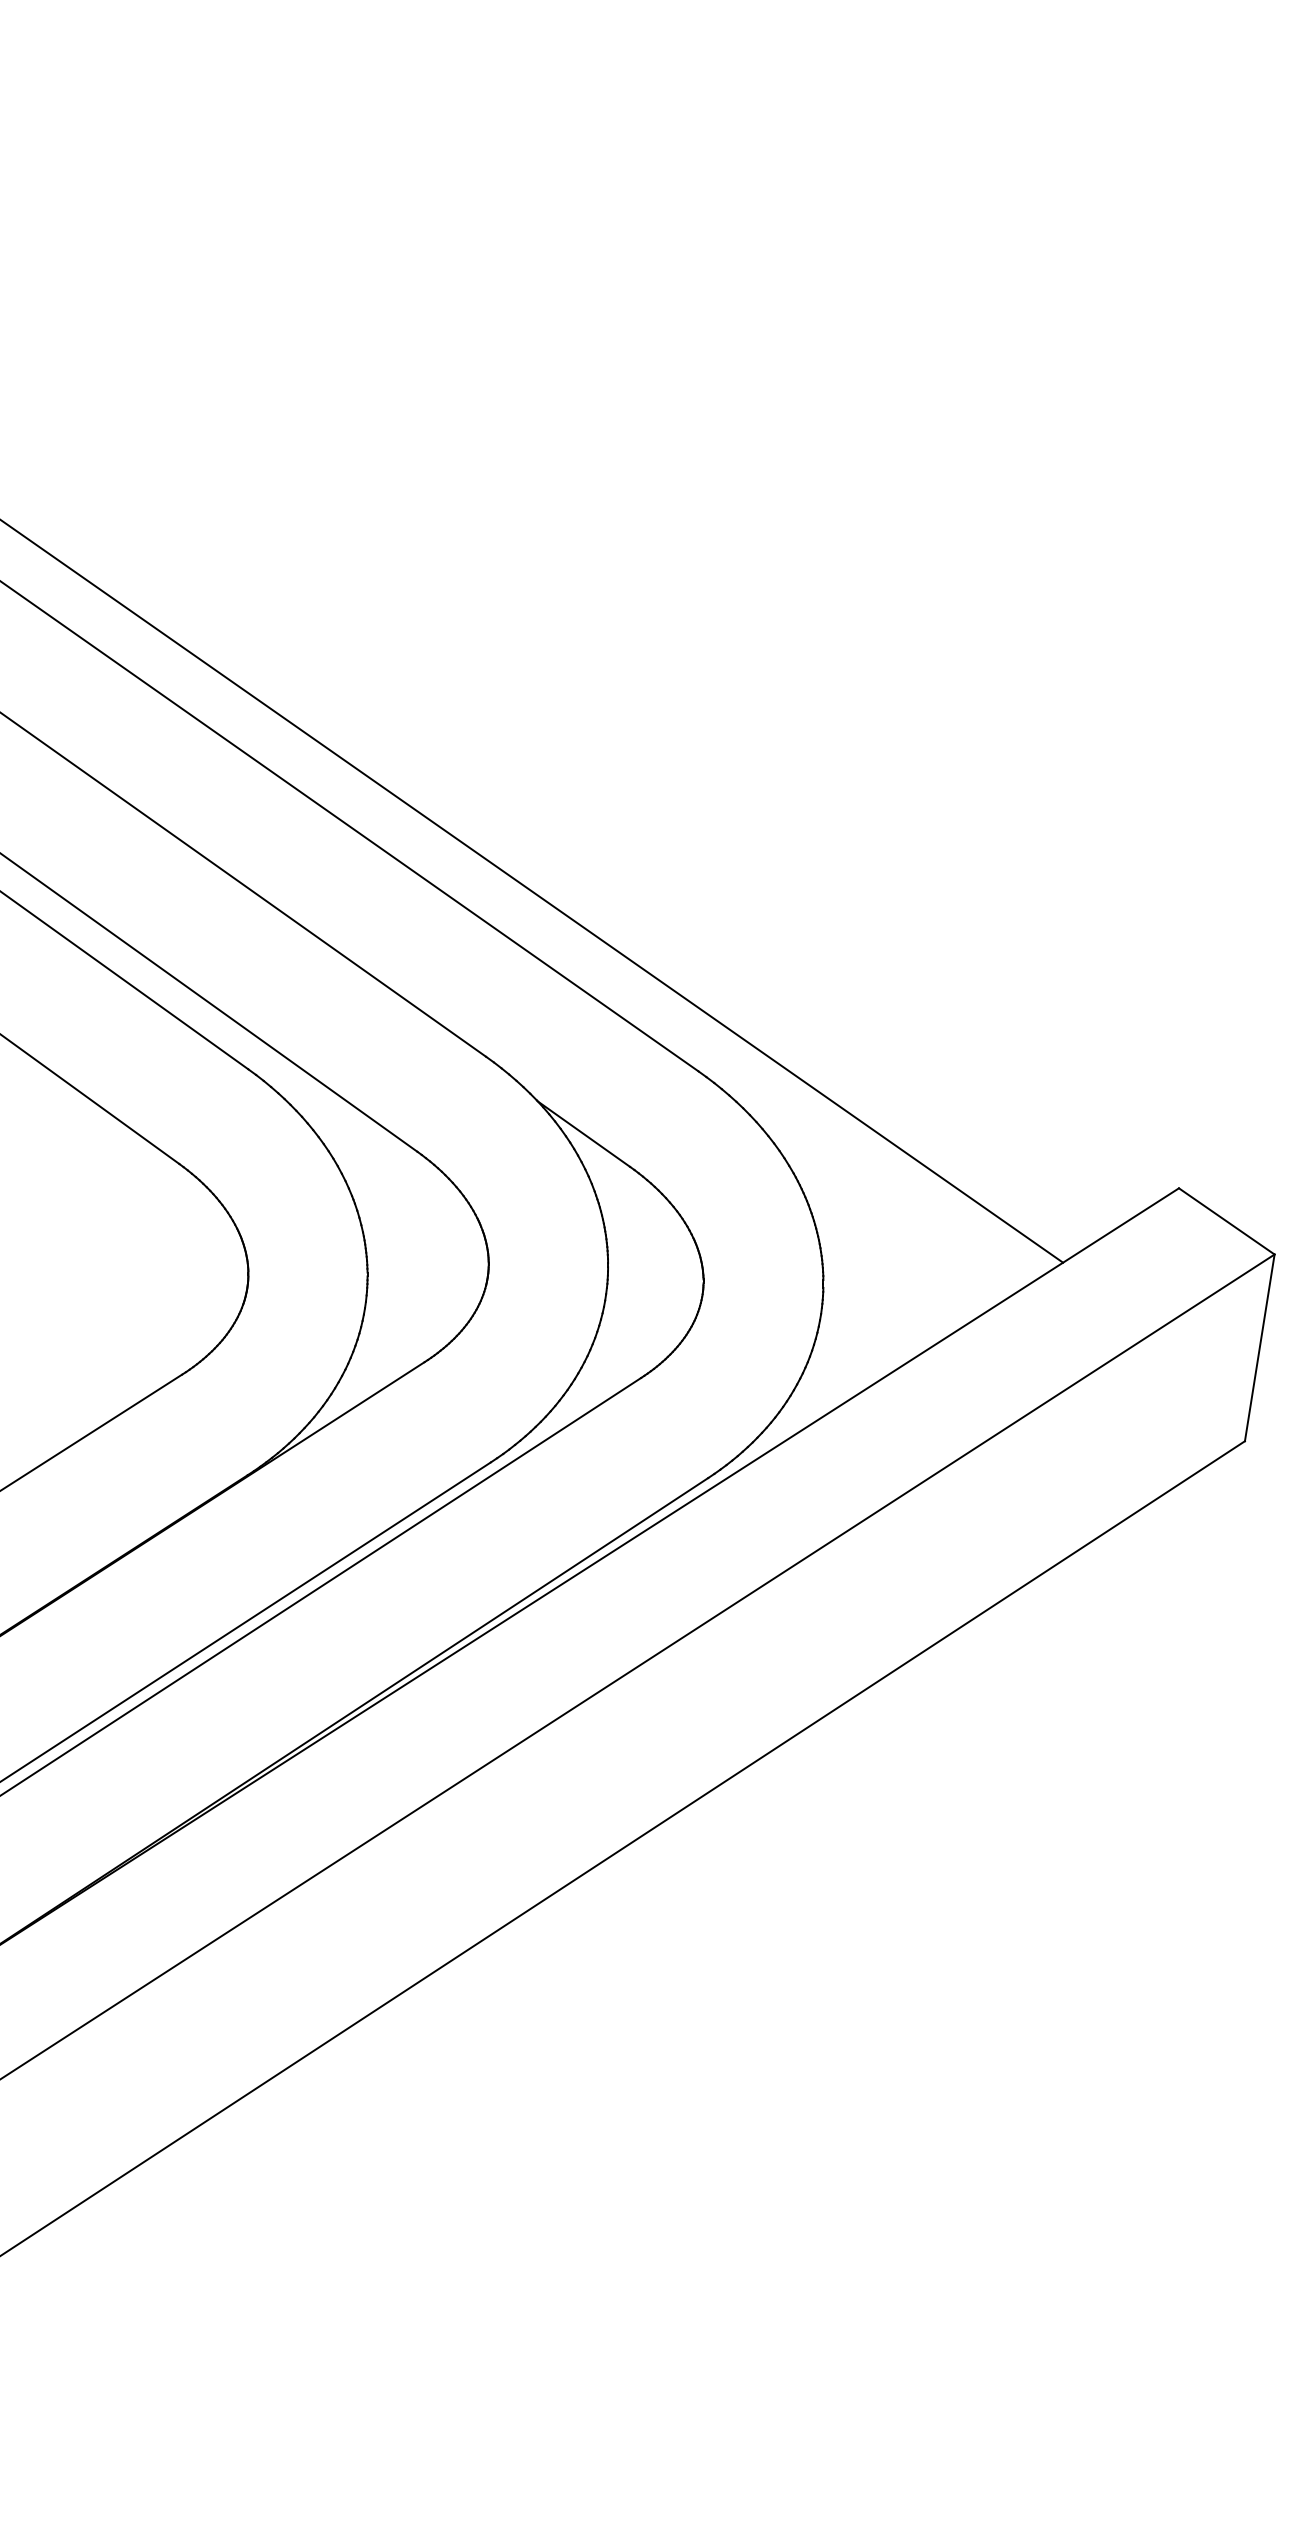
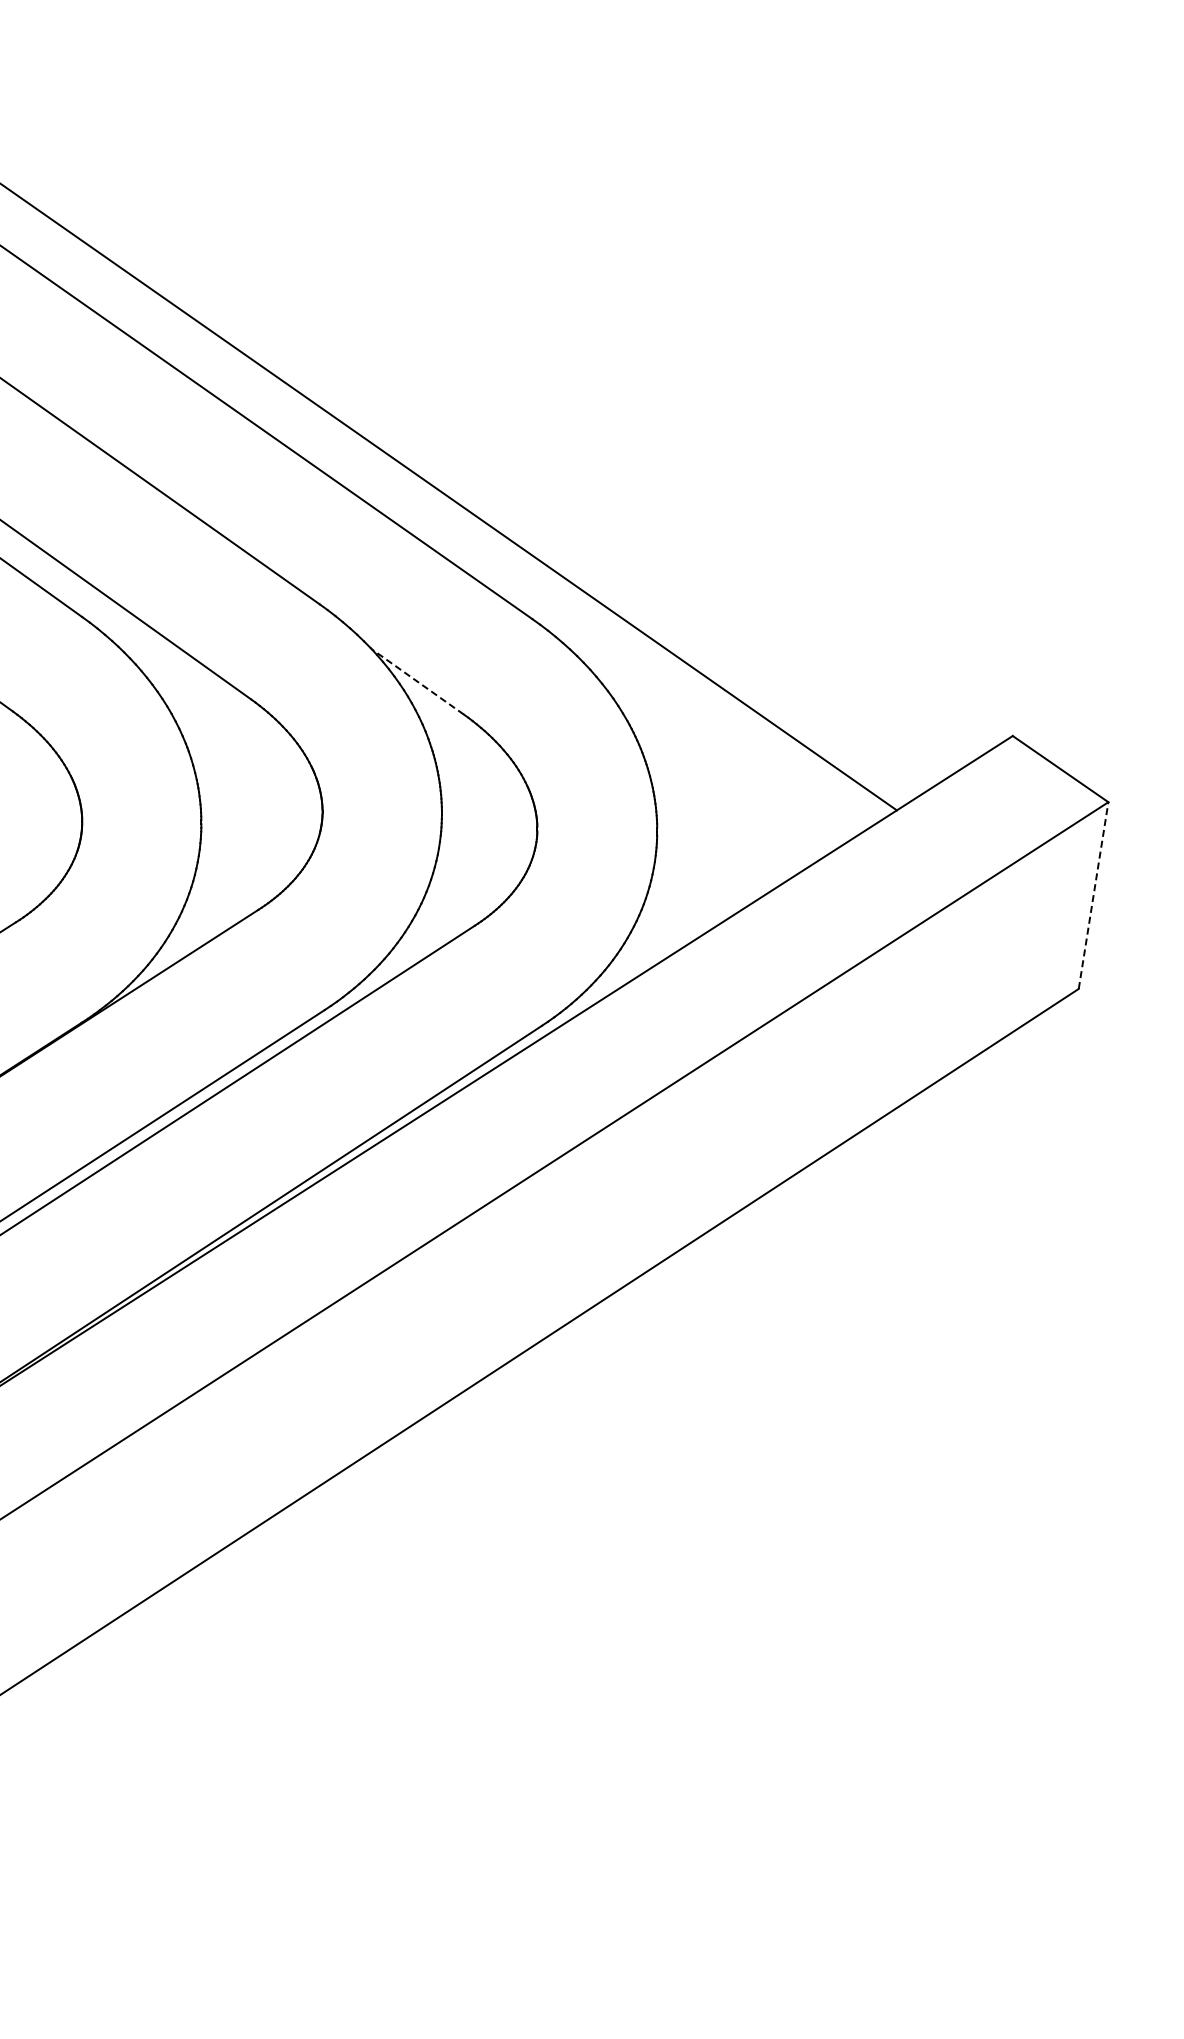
line: (583, 1134) -> (417, 682), solid -> dashed
line: (1259, 1347) -> (1093, 895), solid -> dashed

